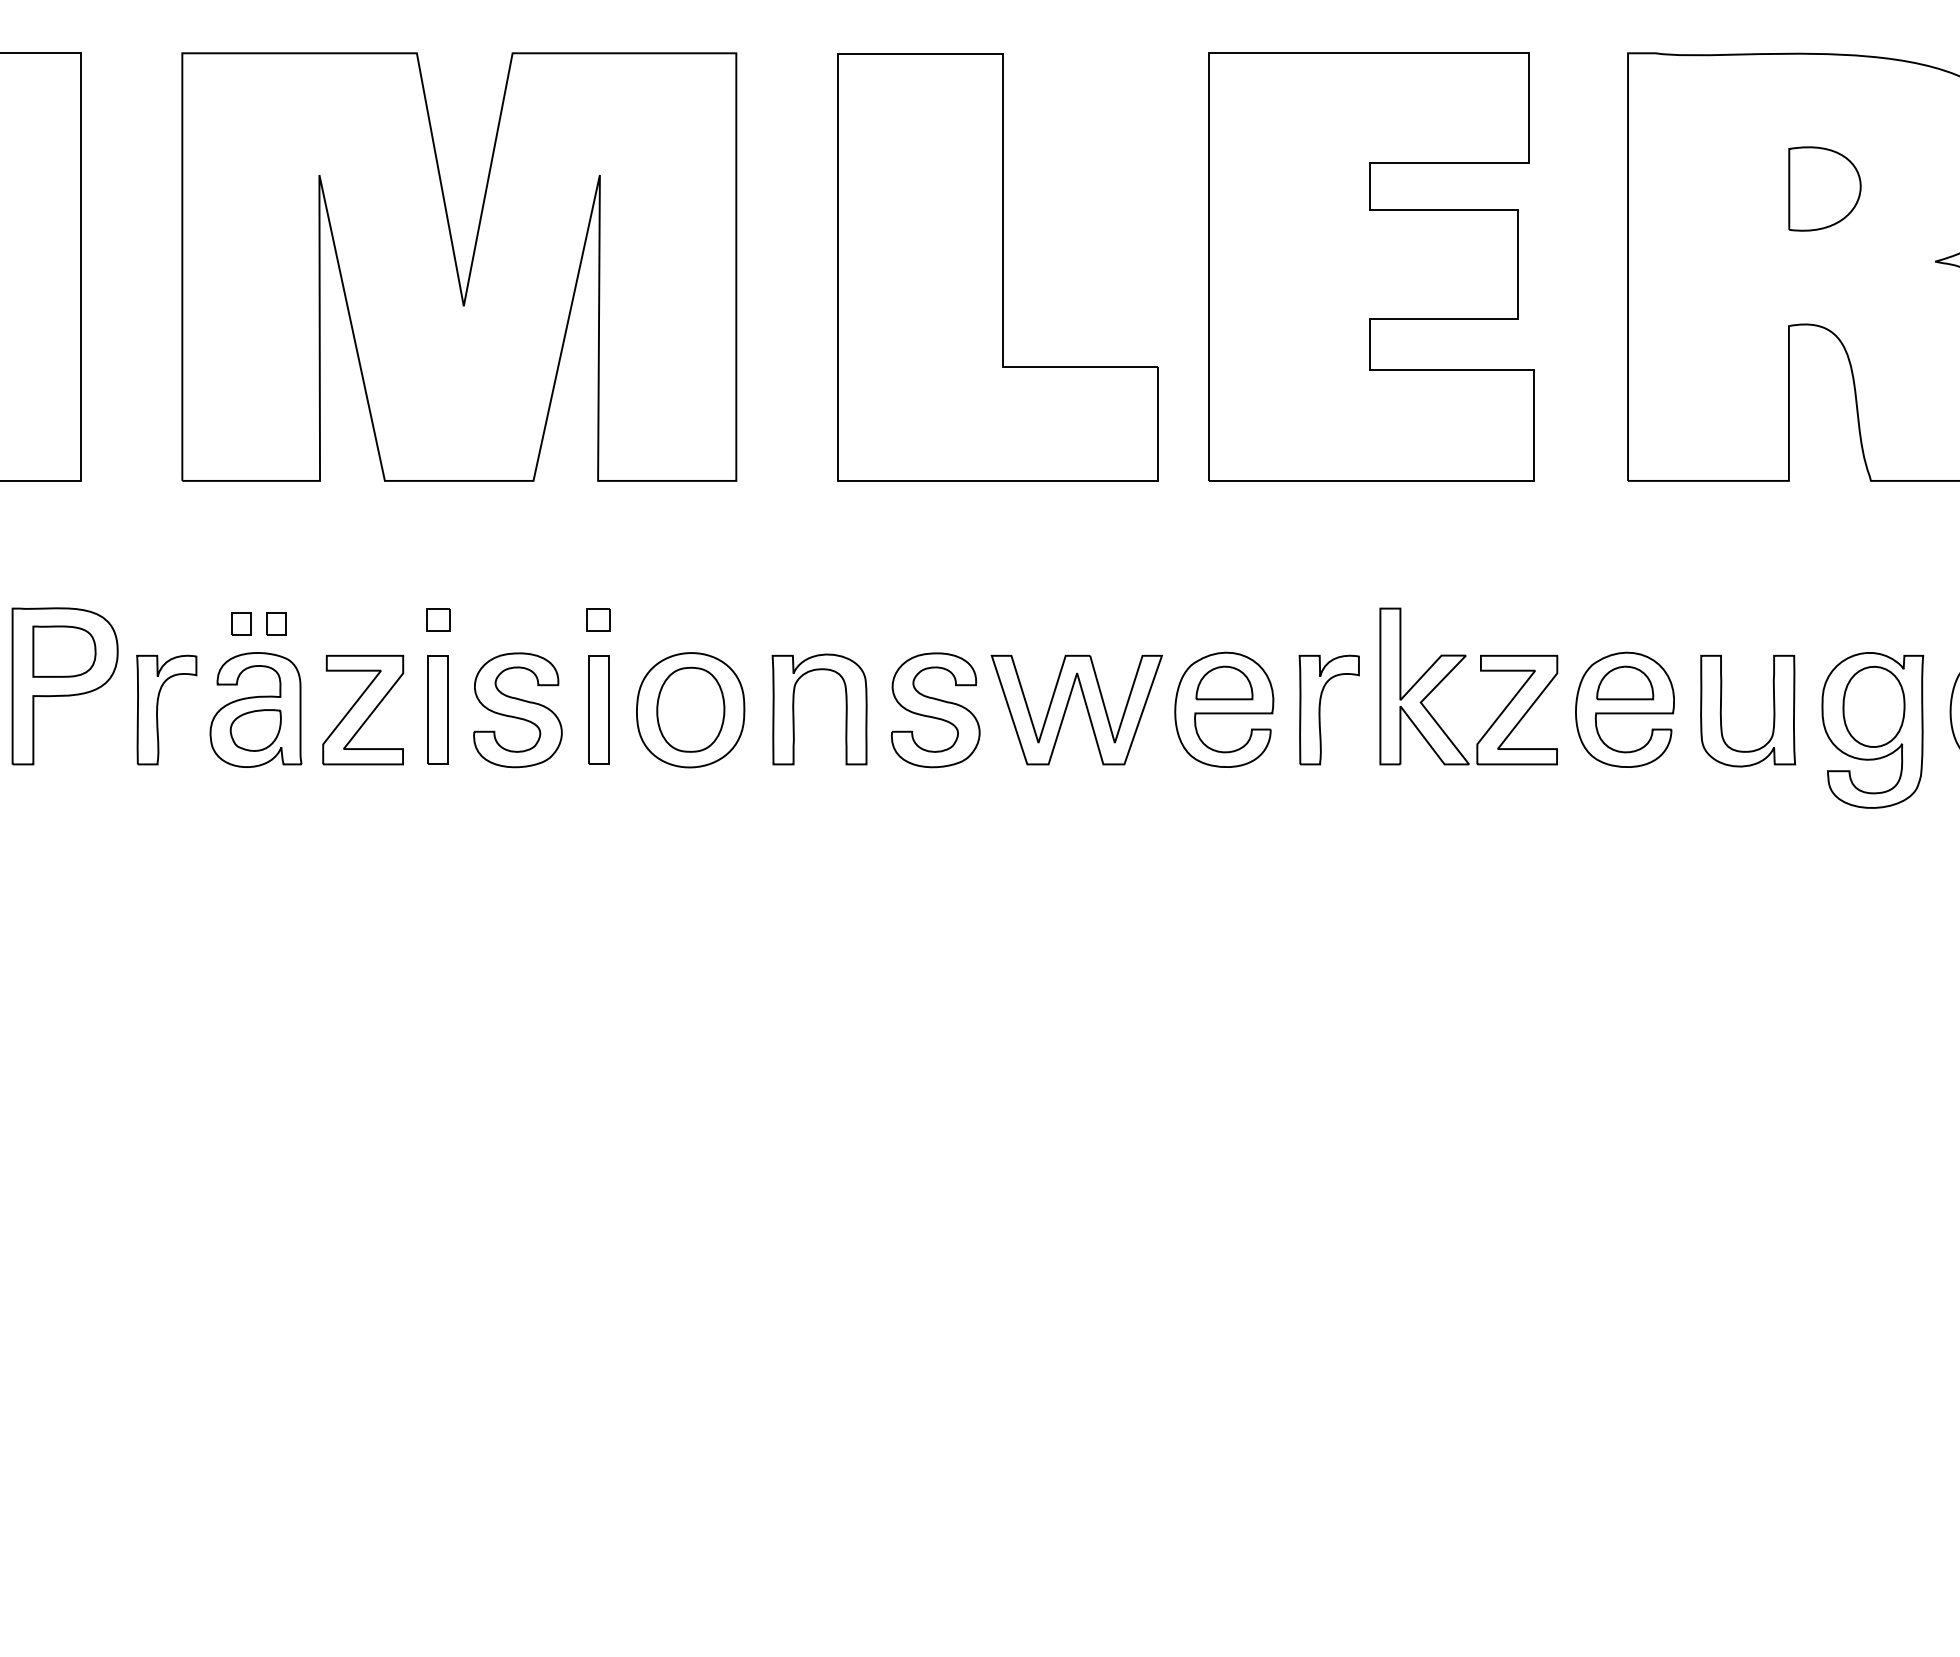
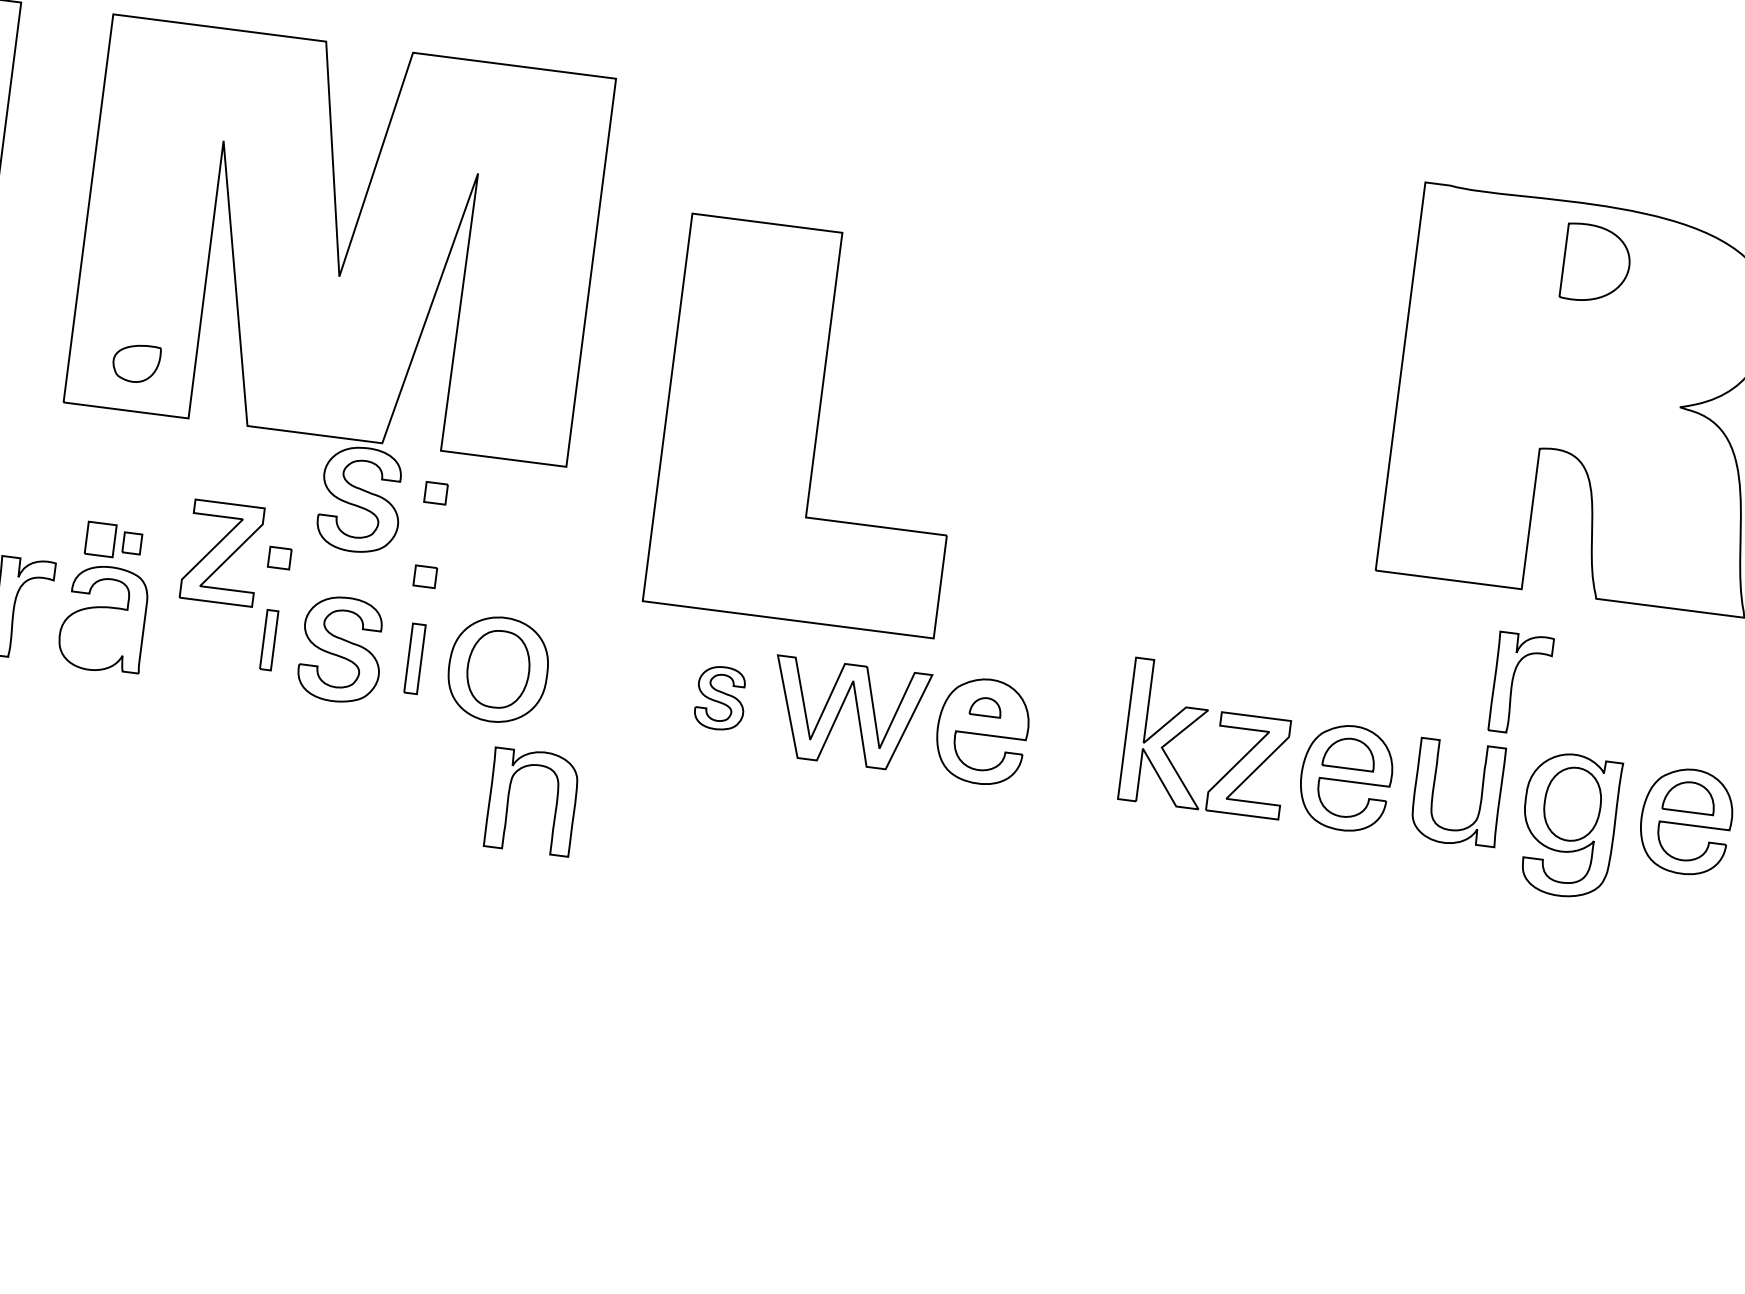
part: (1824, 188) -> (1596, 263), moved
part: (1371, 266) -> (1167, 346), removed
part: (997, 267) -> (812, 426), moved
part: (598, 527) -> (435, 493), added
part: (517, 545) -> (360, 500), added
part: (241, 623) -> (100, 538), size x1.6
part: (1224, 682) -> (986, 706), size x0.6
part: (363, 709) -> (222, 552), moved
part: (437, 709) -> (268, 639), size x0.6
part: (598, 709) -> (414, 658), size x0.7
part: (794, 709) -> (509, 798), moved
part: (1320, 709) -> (1513, 682), moved
part: (935, 710) -> (720, 698), size x0.6
part: (255, 730) -> (136, 363), moved

